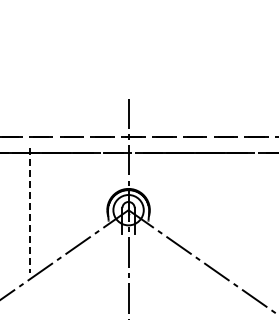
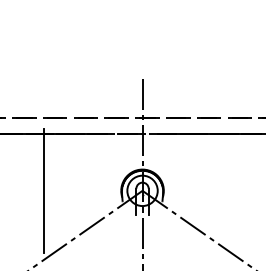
line: (30, 210) -> (44, 191), dashed -> solid

